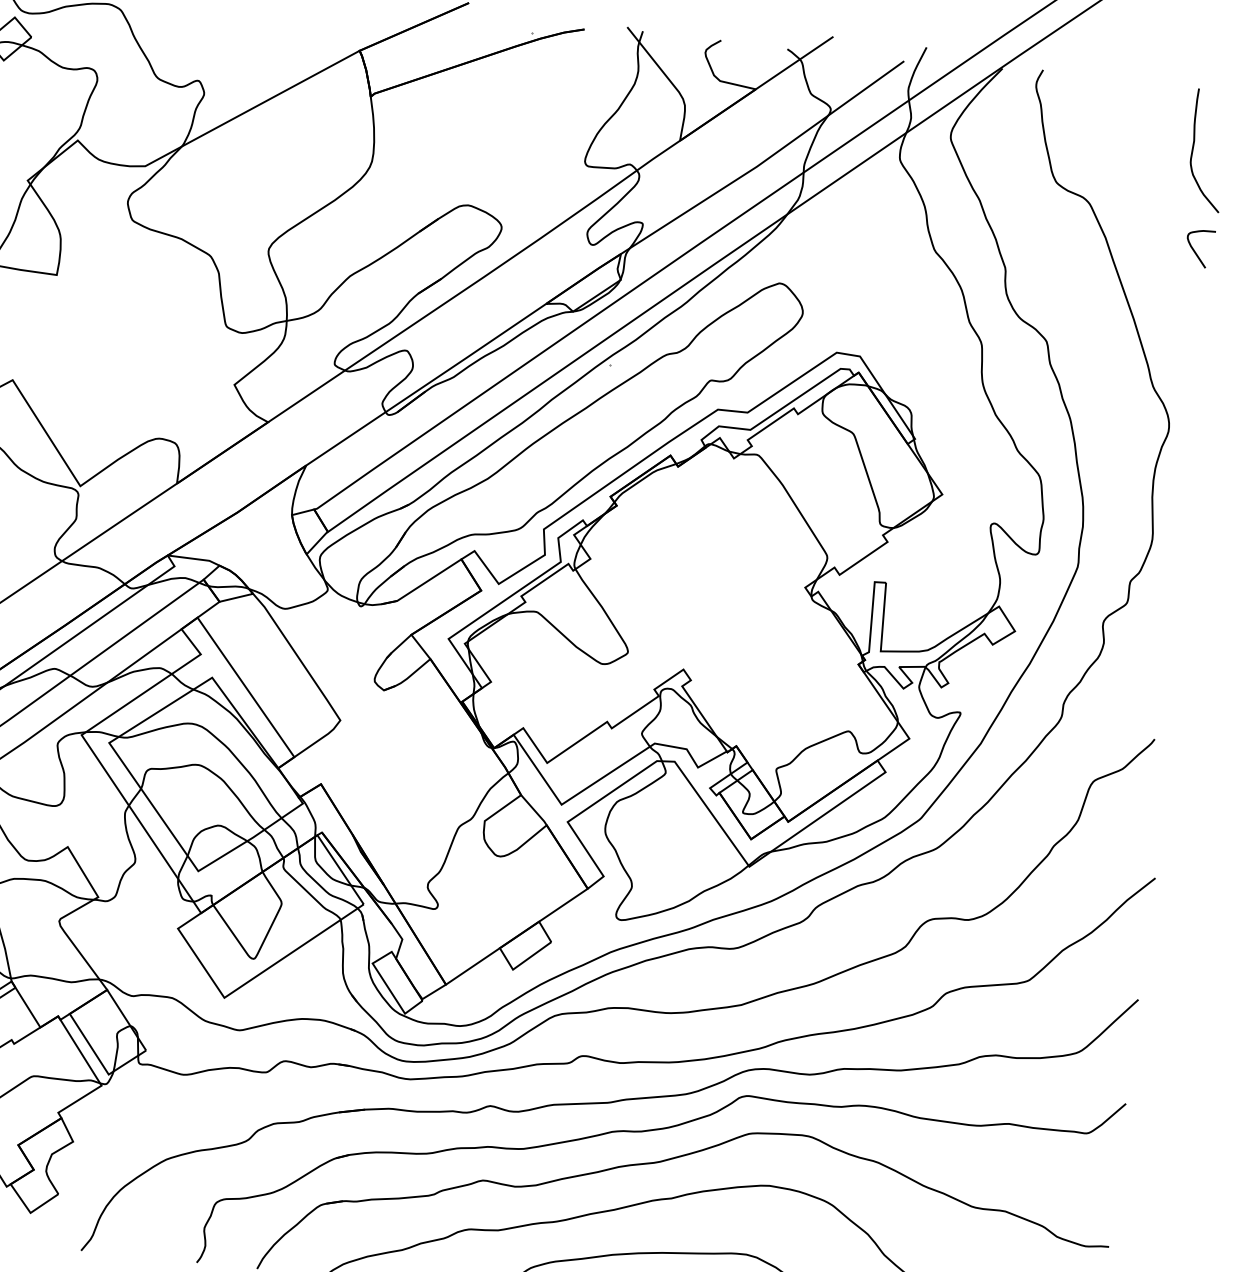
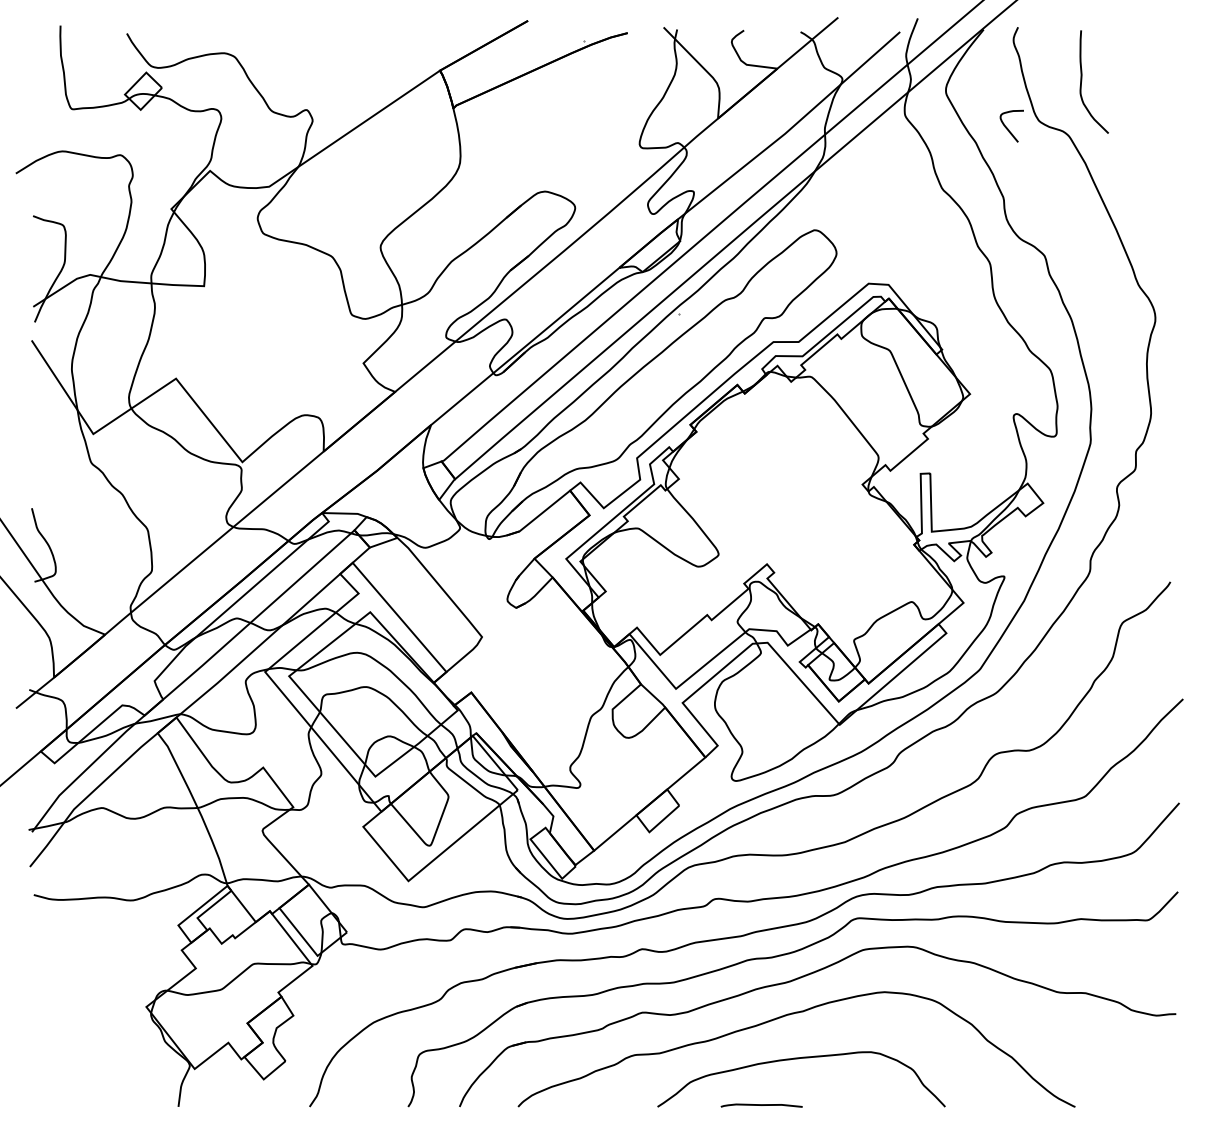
curve: (1194, 148) -> (1082, 81), moved
curve: (1195, 250) -> (1008, 128), moved

